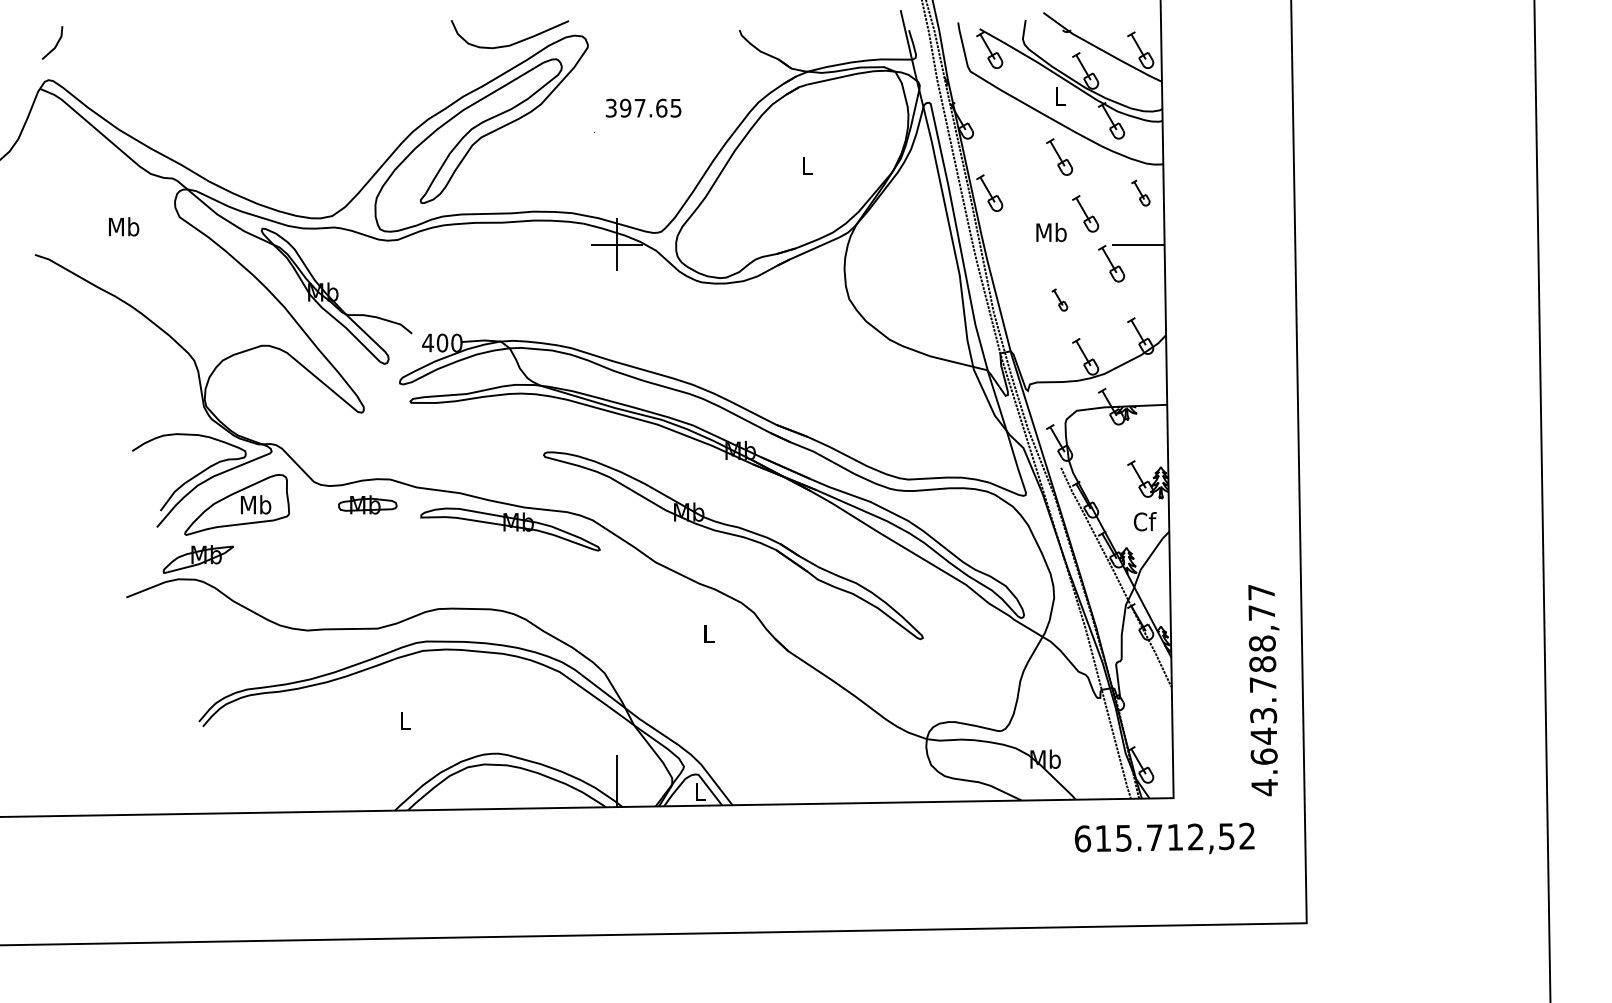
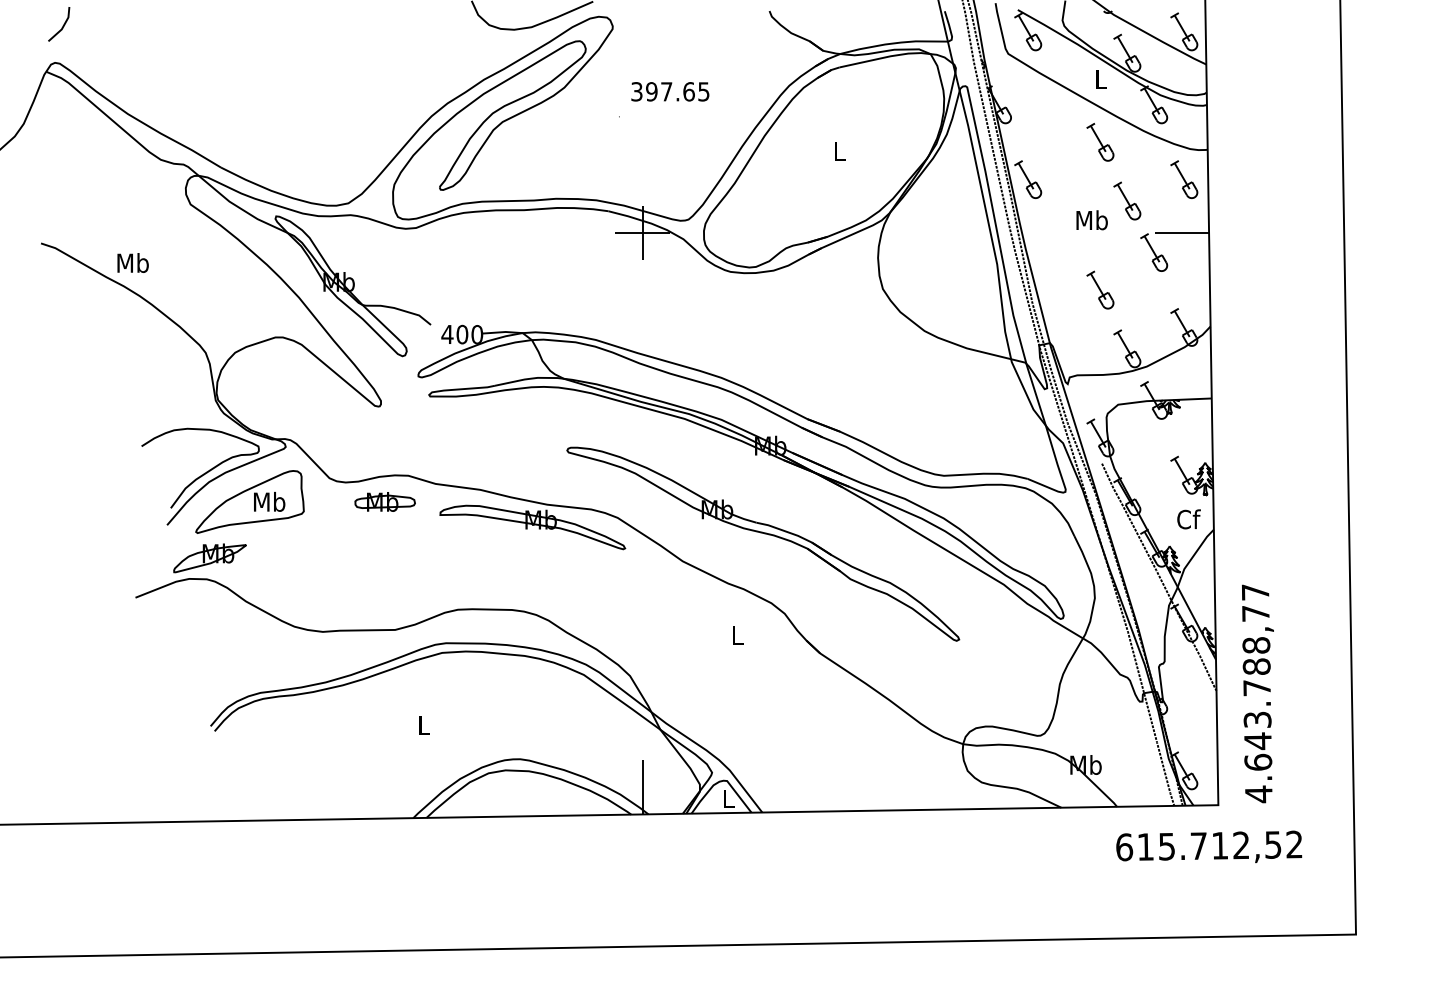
part: (1140, 192) -> (1184, 178), size x1.43
text: (124, 226) -> (133, 262), moved
part: (1059, 299) -> (1100, 289), size x1.67
text: (1263, 690) -> (1257, 693), moved

